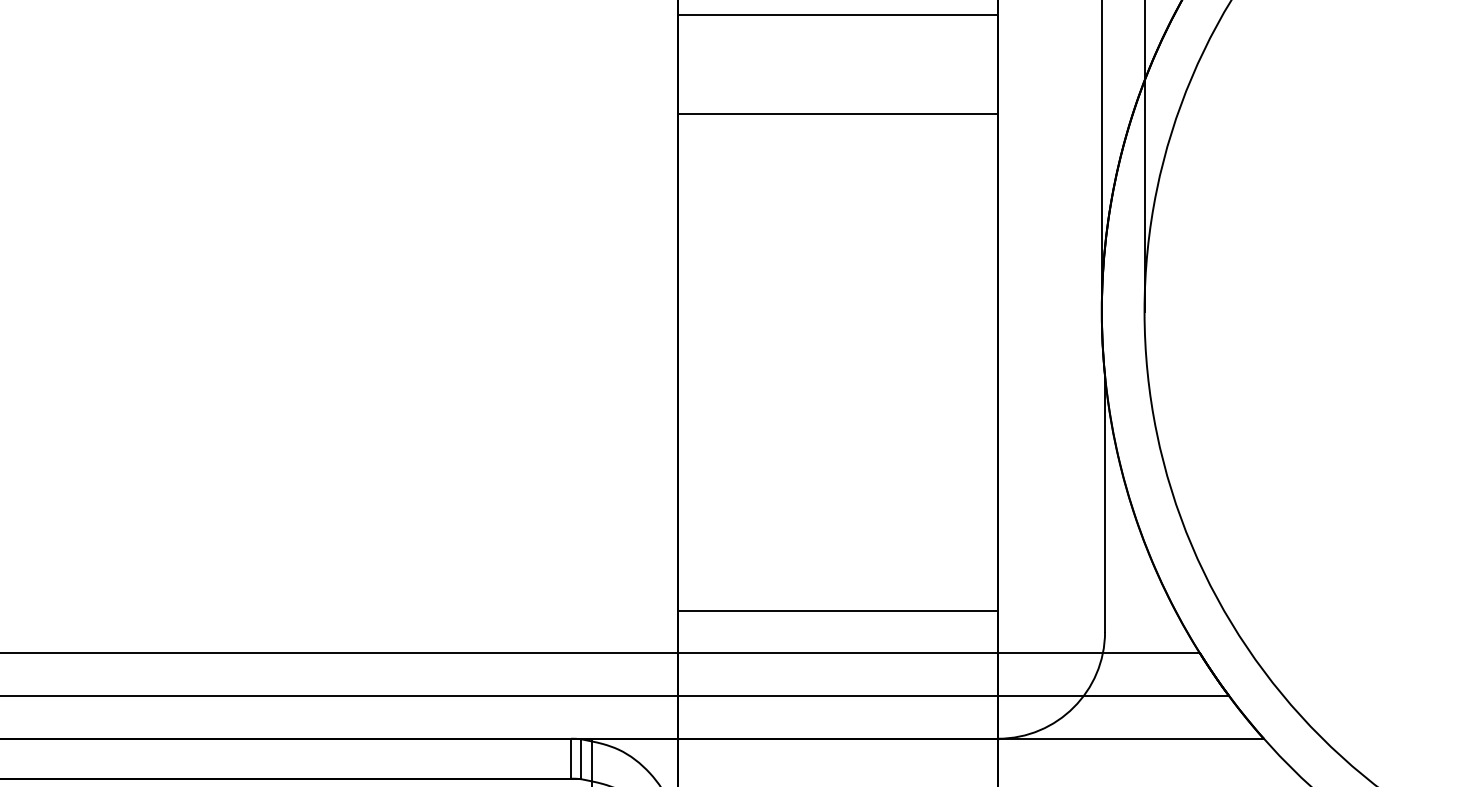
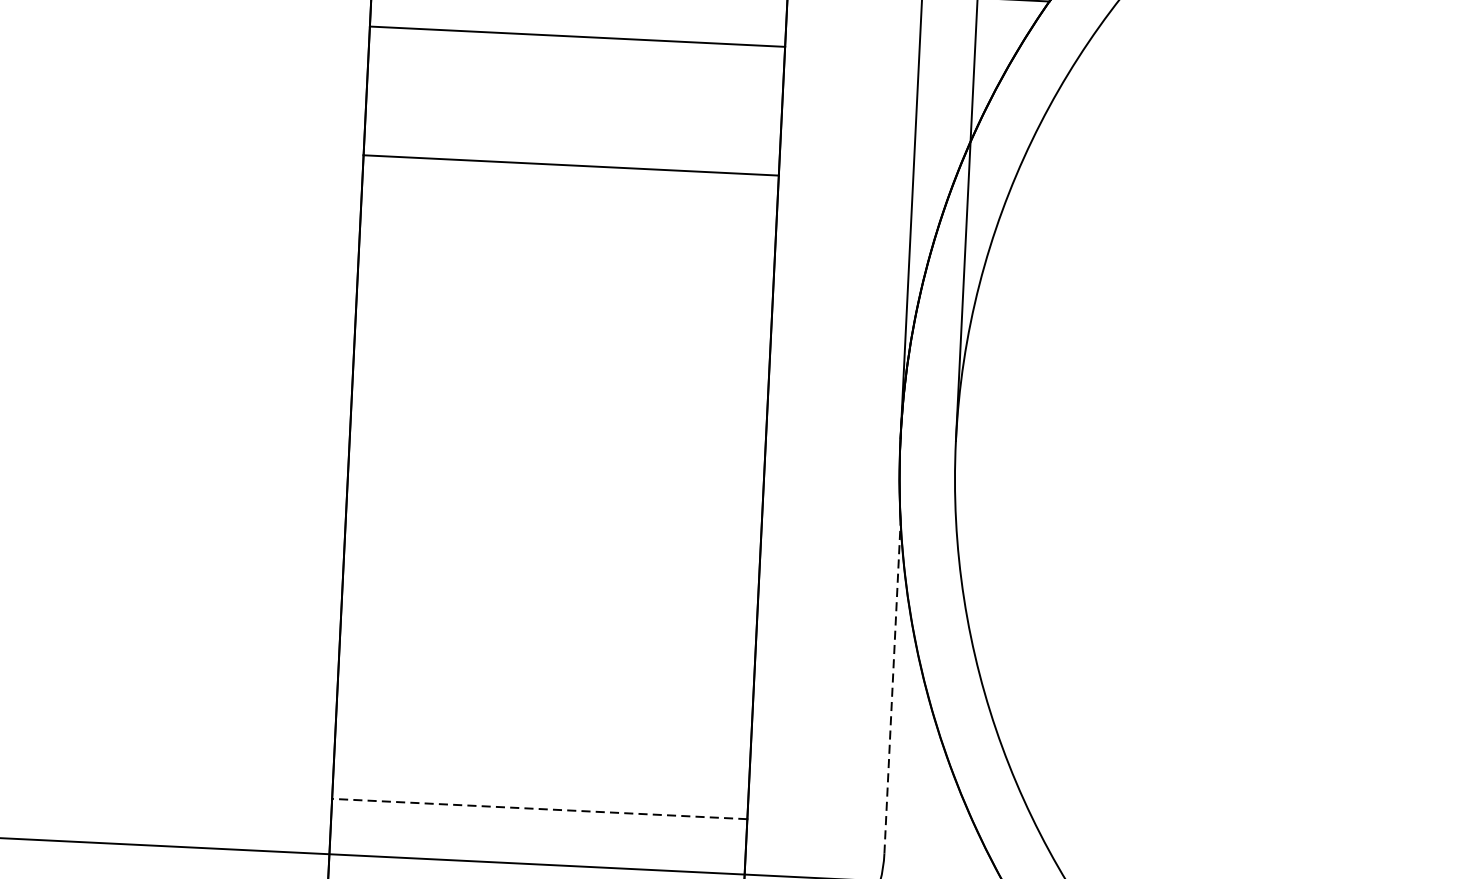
line: (1105, 503) -> (893, 687), solid -> dashed
line: (837, 610) -> (539, 808), solid -> dashed

